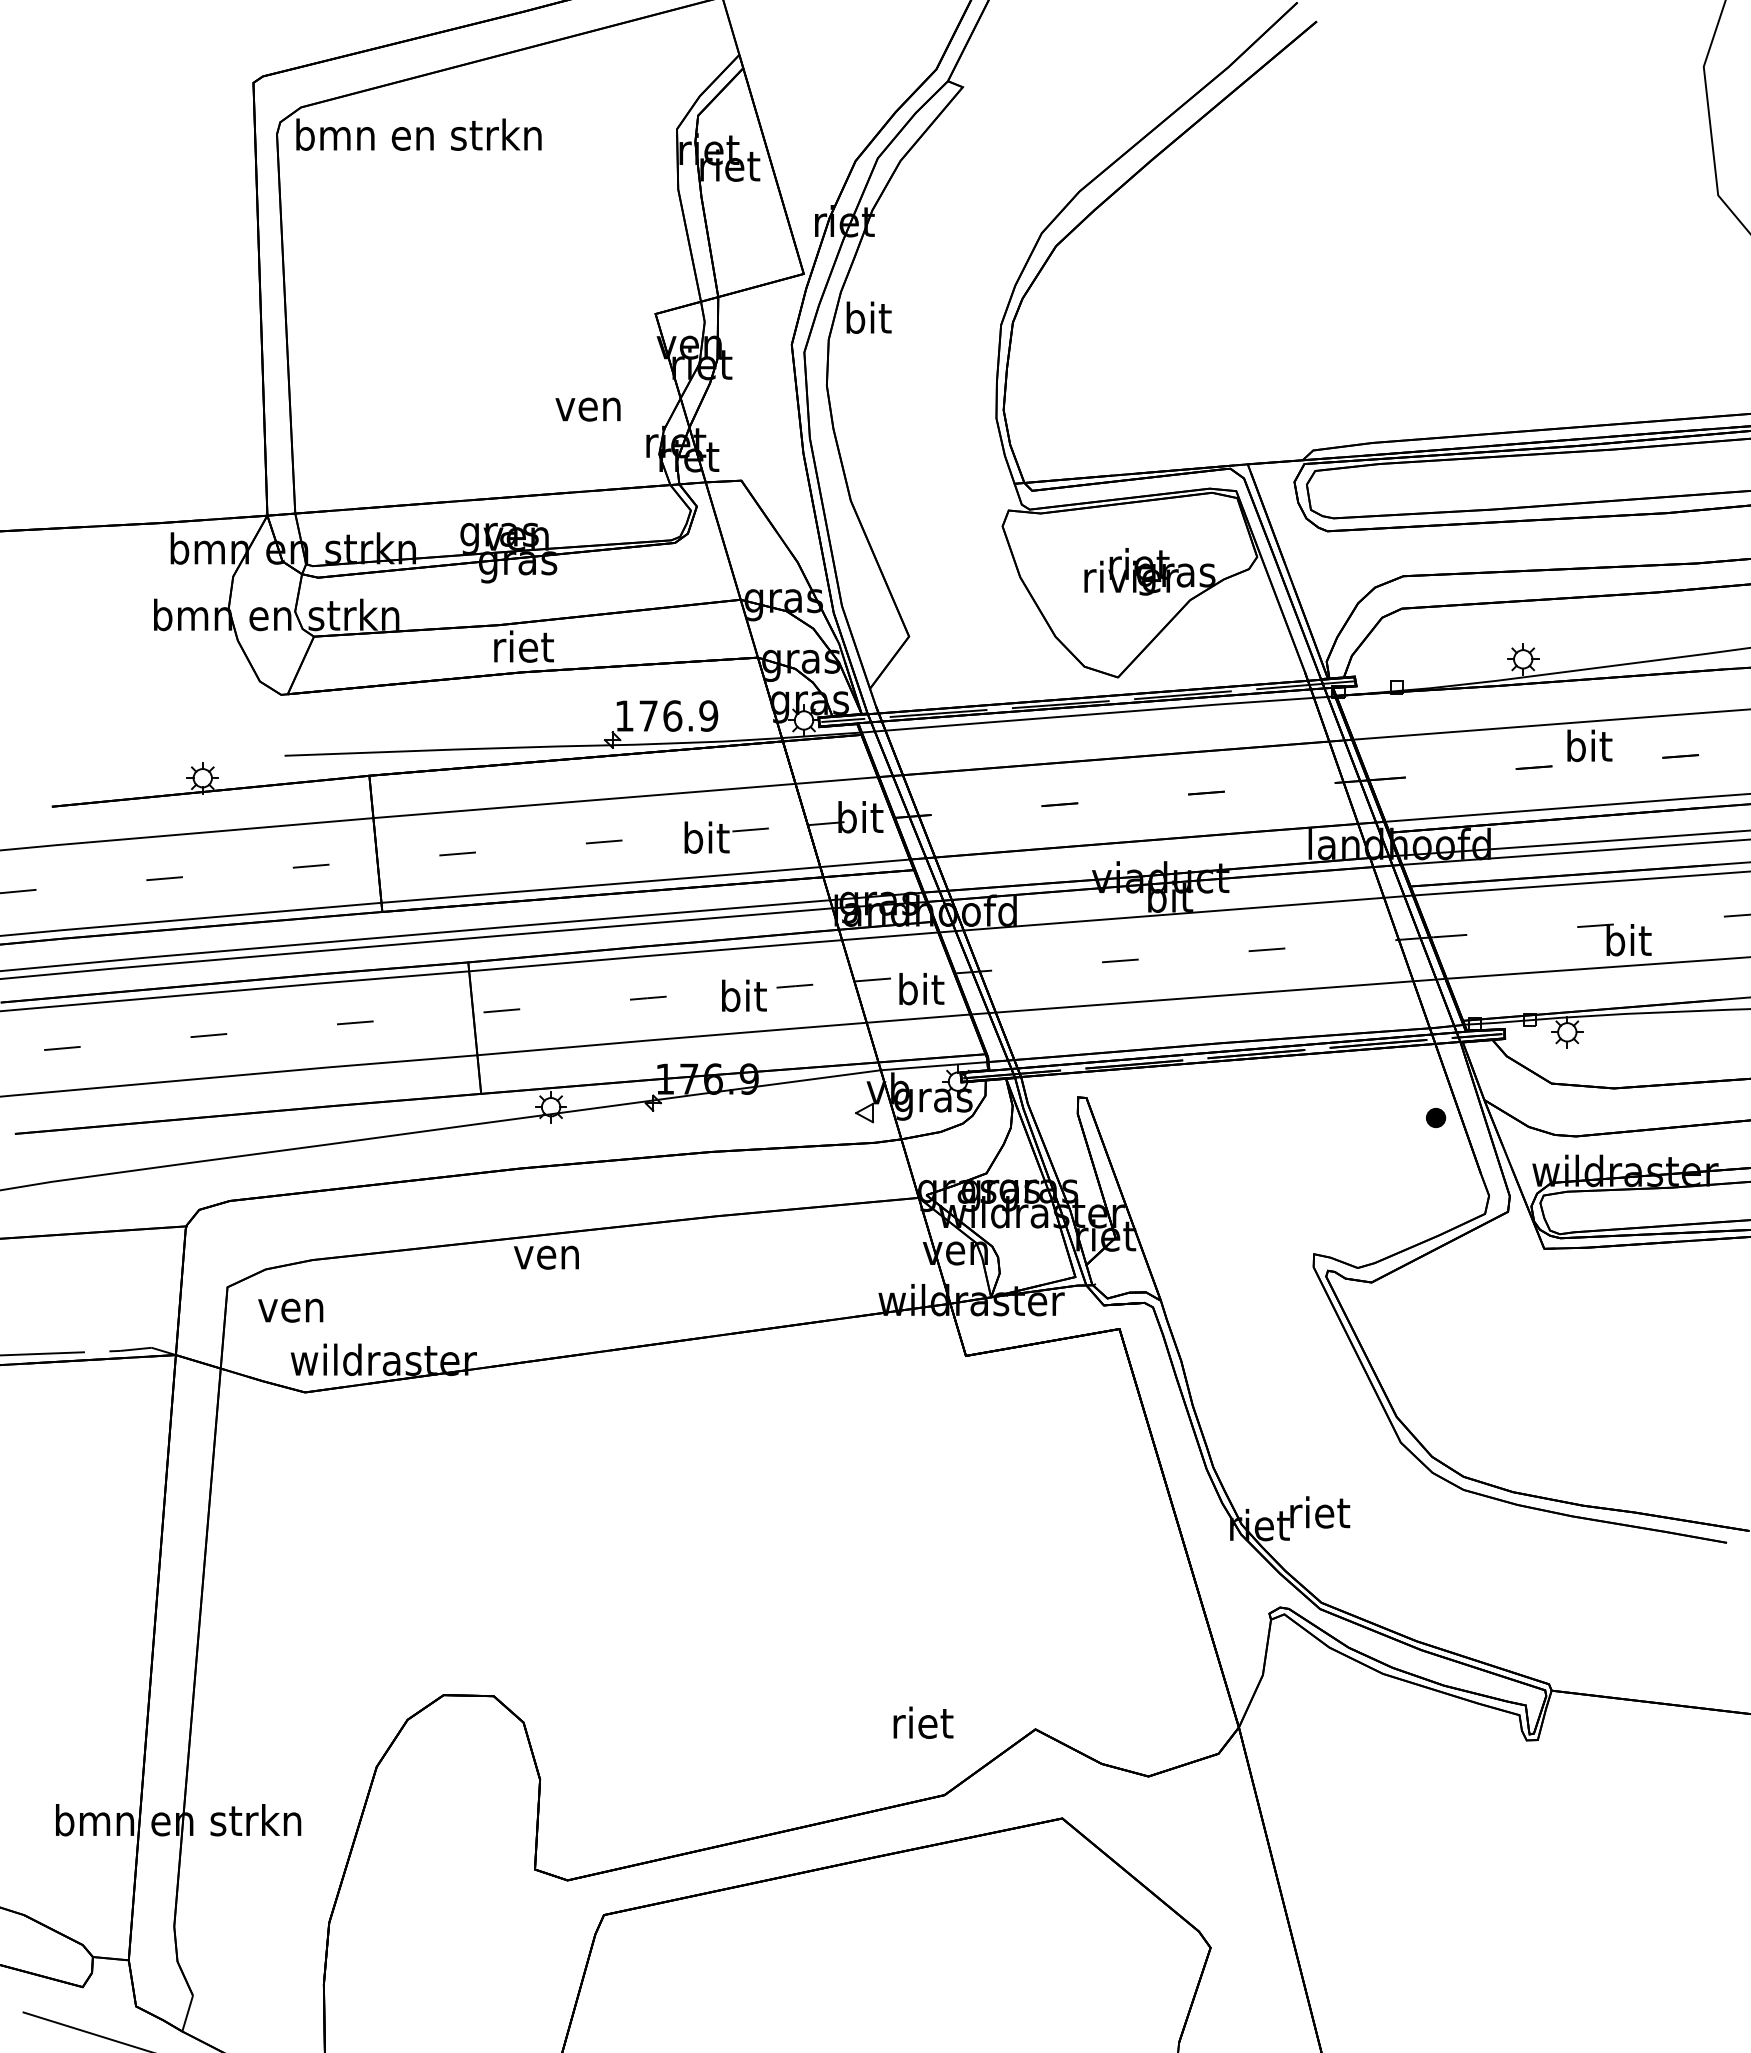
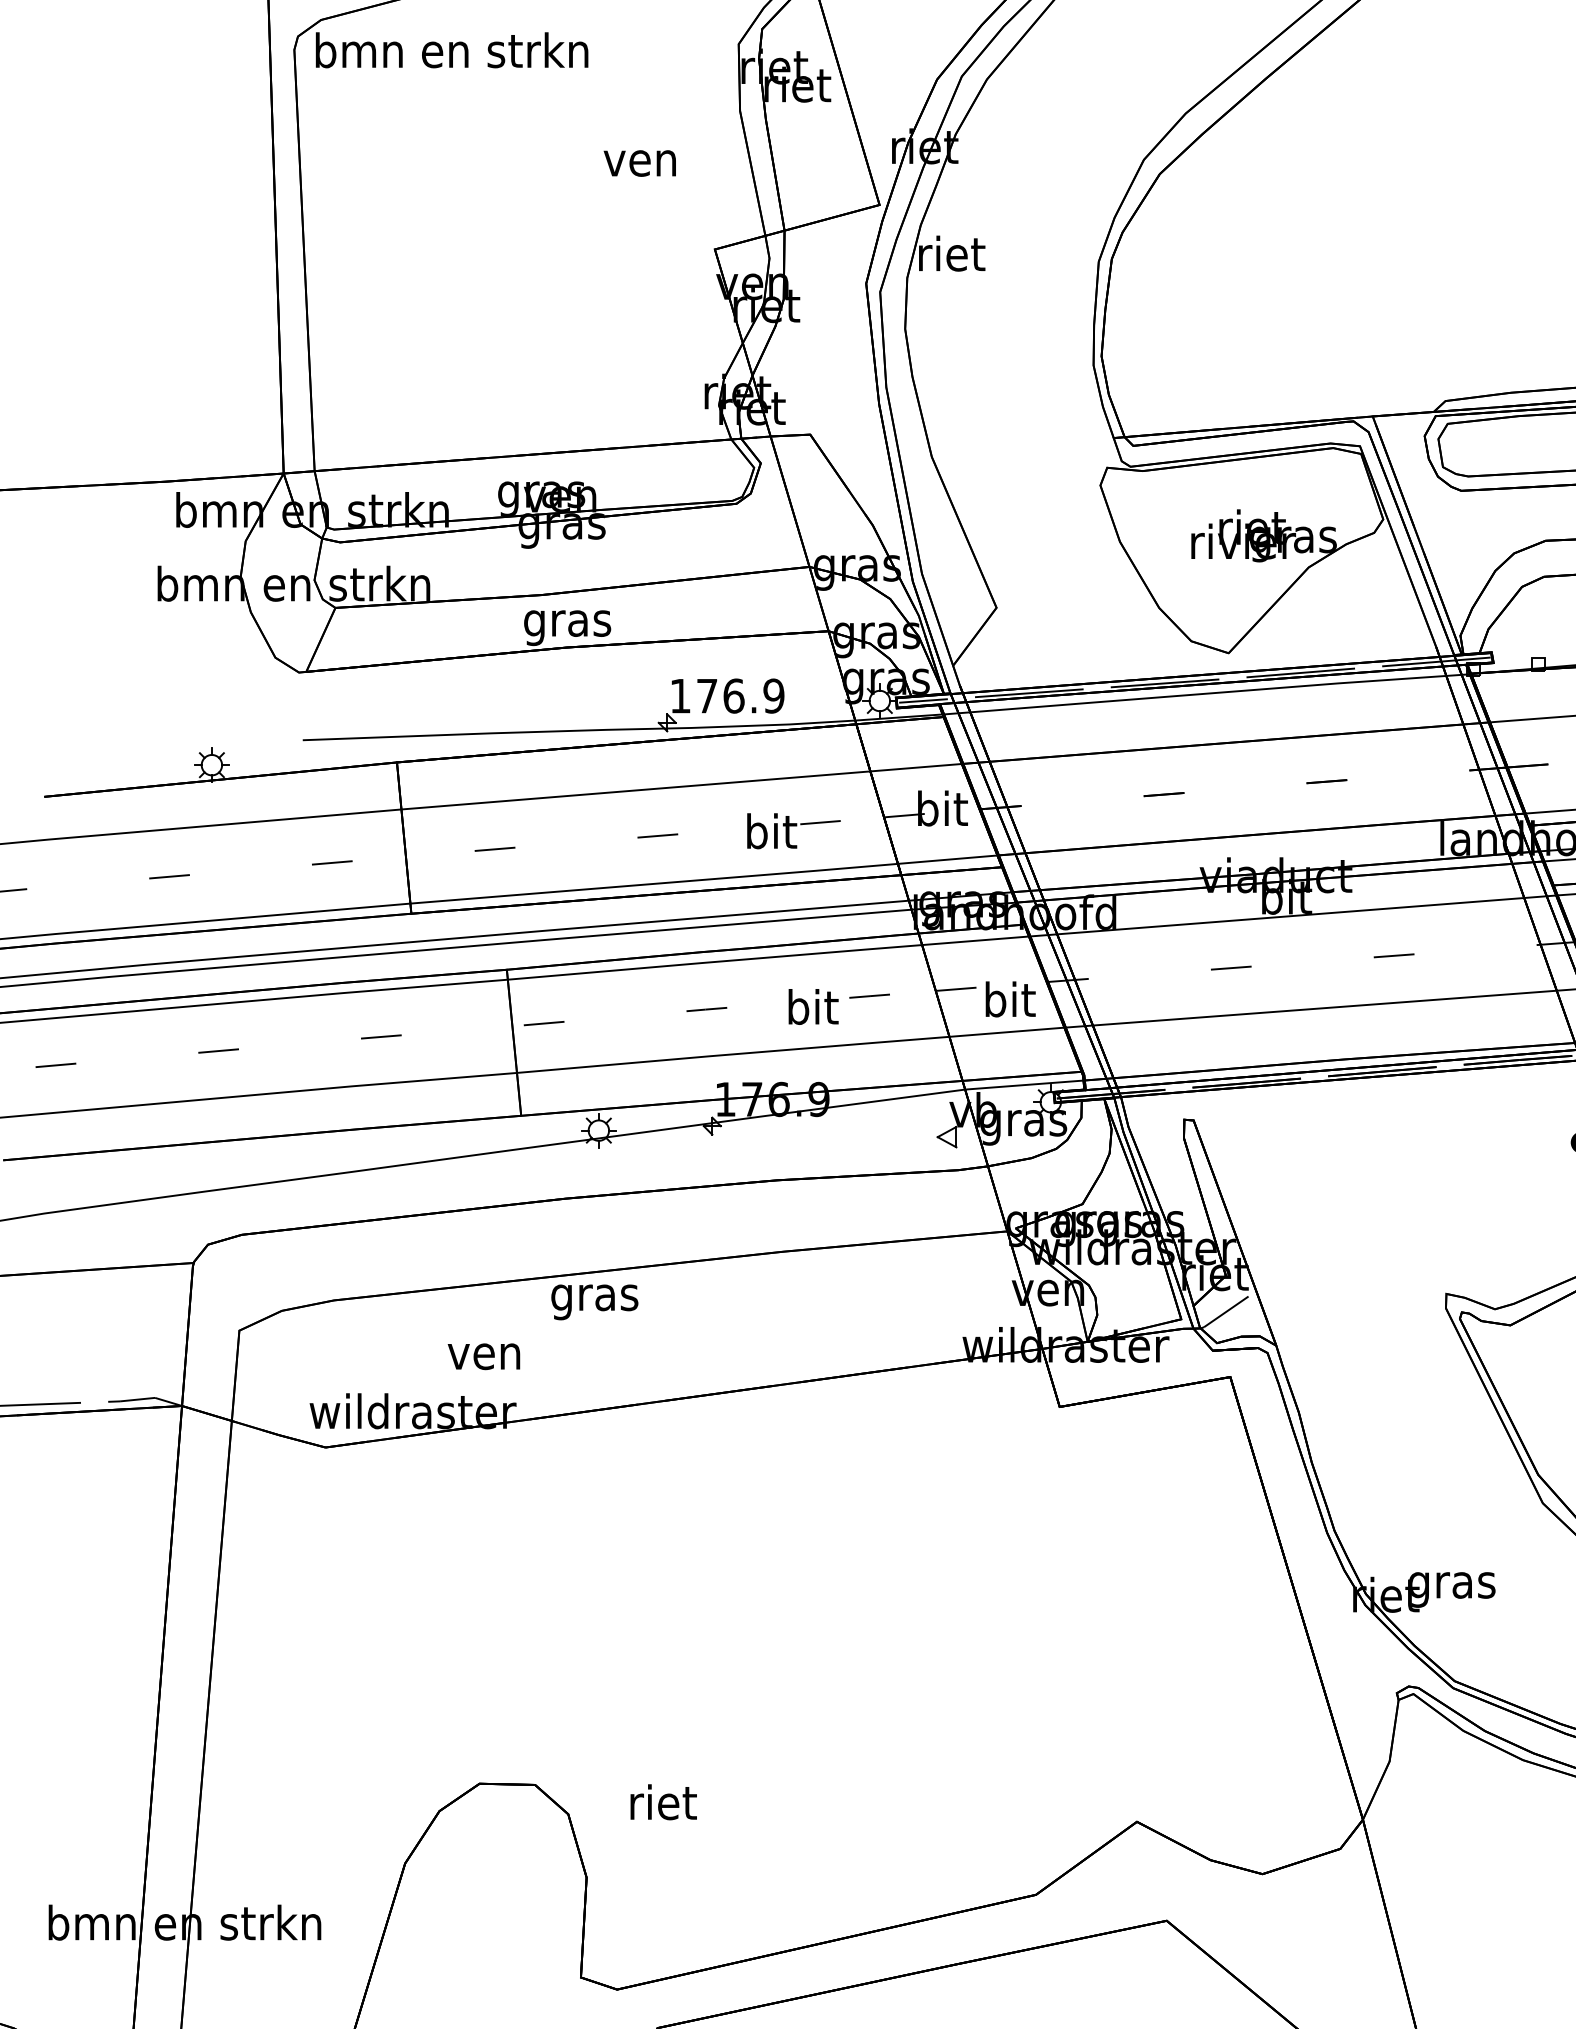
text: (869, 317) -> (952, 253), bit -> riet
text: (587, 409) -> (639, 163), moved
text: (522, 650) -> (567, 623), riet -> gras
text: (547, 1261) -> (594, 1302), ven -> gras
line: (1115, 1270) -> (1225, 1312), added
text: (290, 1310) -> (483, 1356), moved
text: (1319, 1516) -> (1452, 1585), riet -> gras
text: (923, 1722) -> (663, 1801), moved

